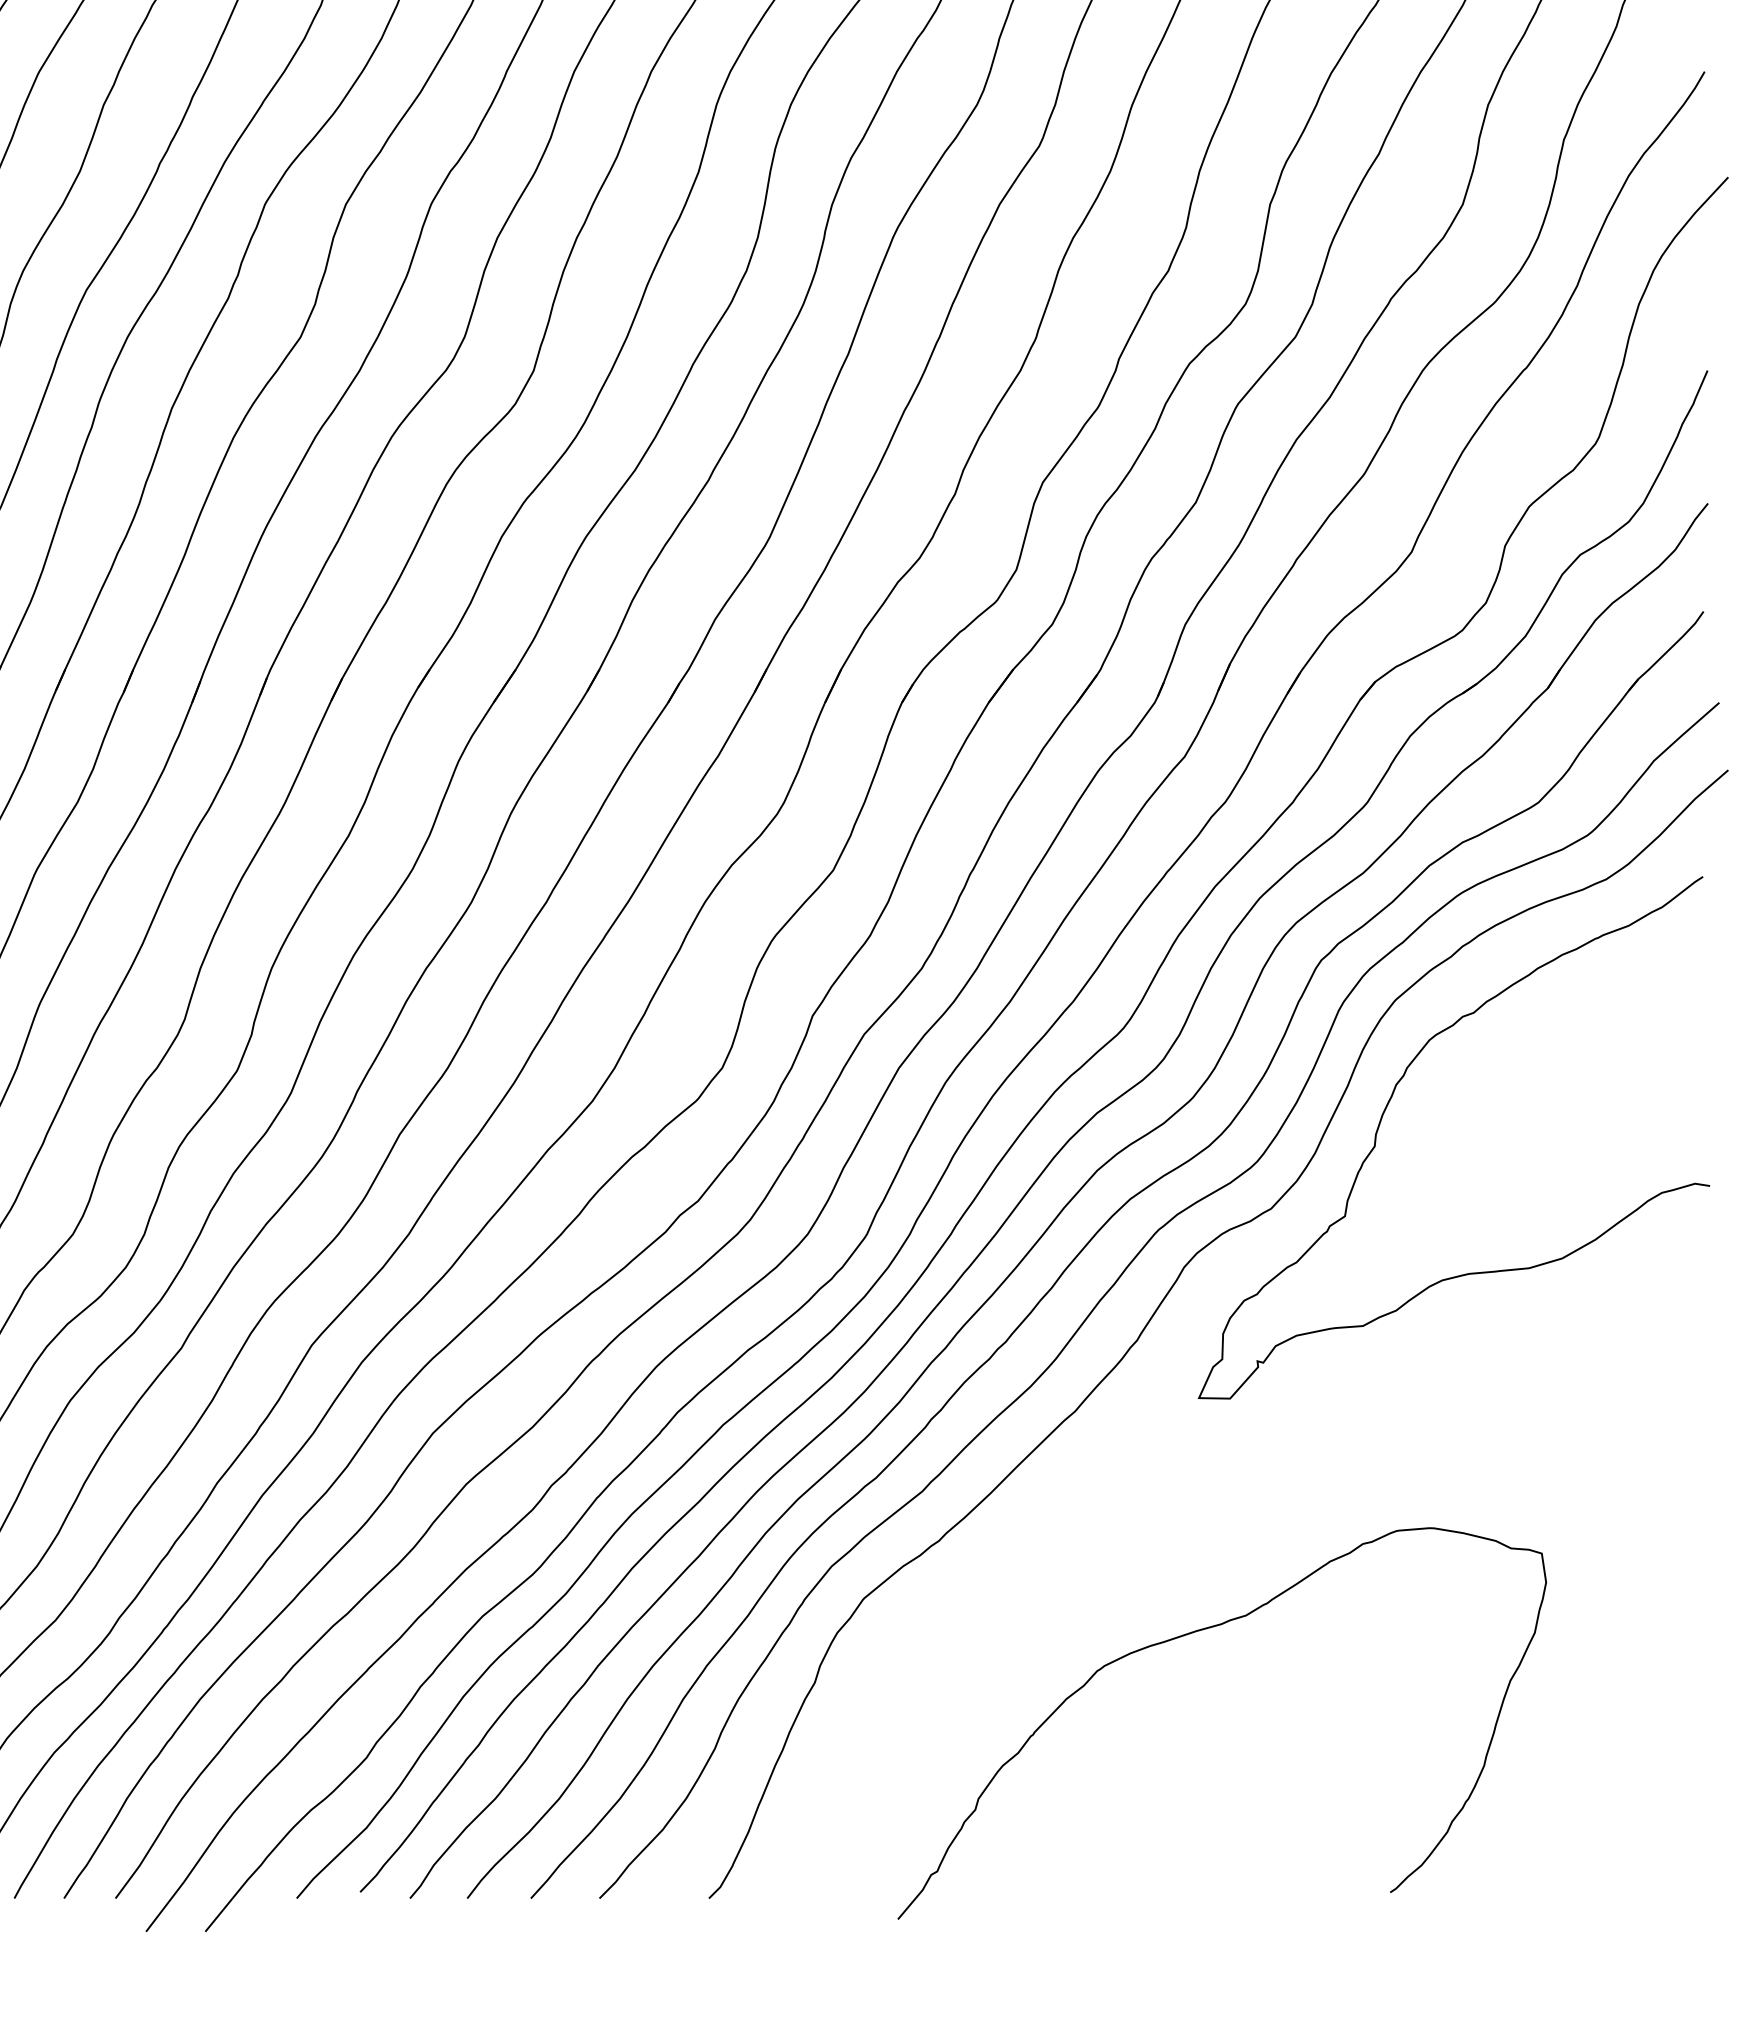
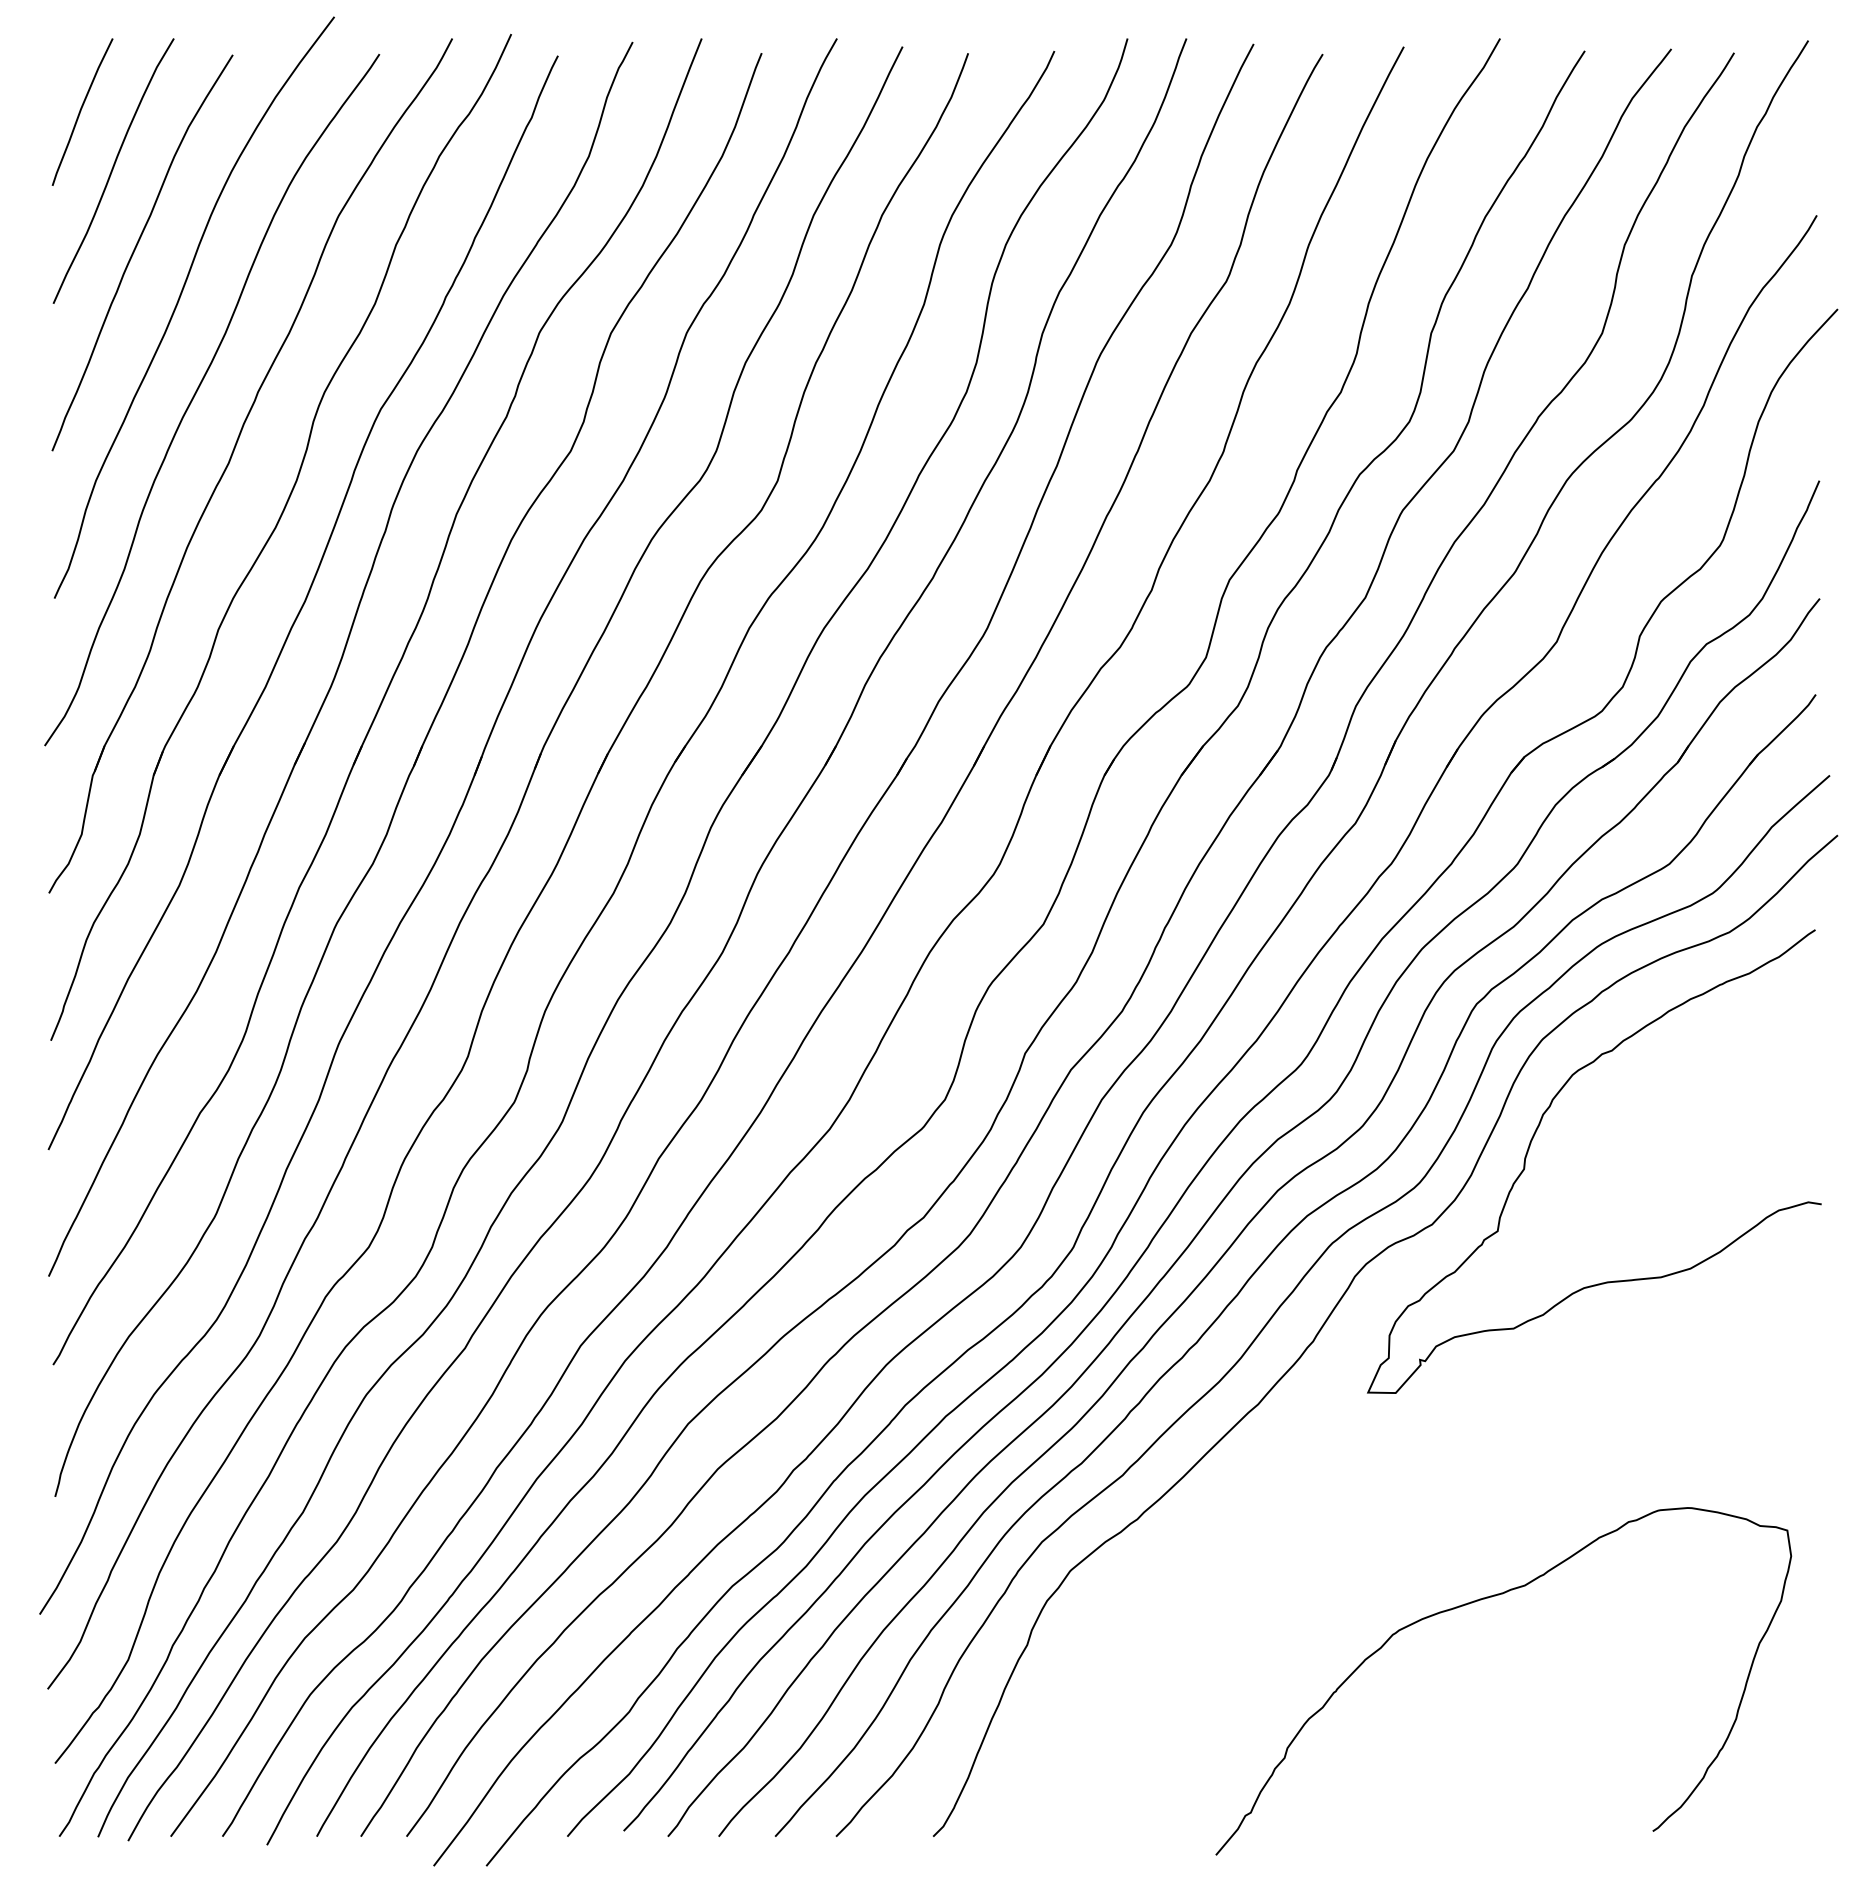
curve: (1193, 1633) -> (1478, 1601), moved

